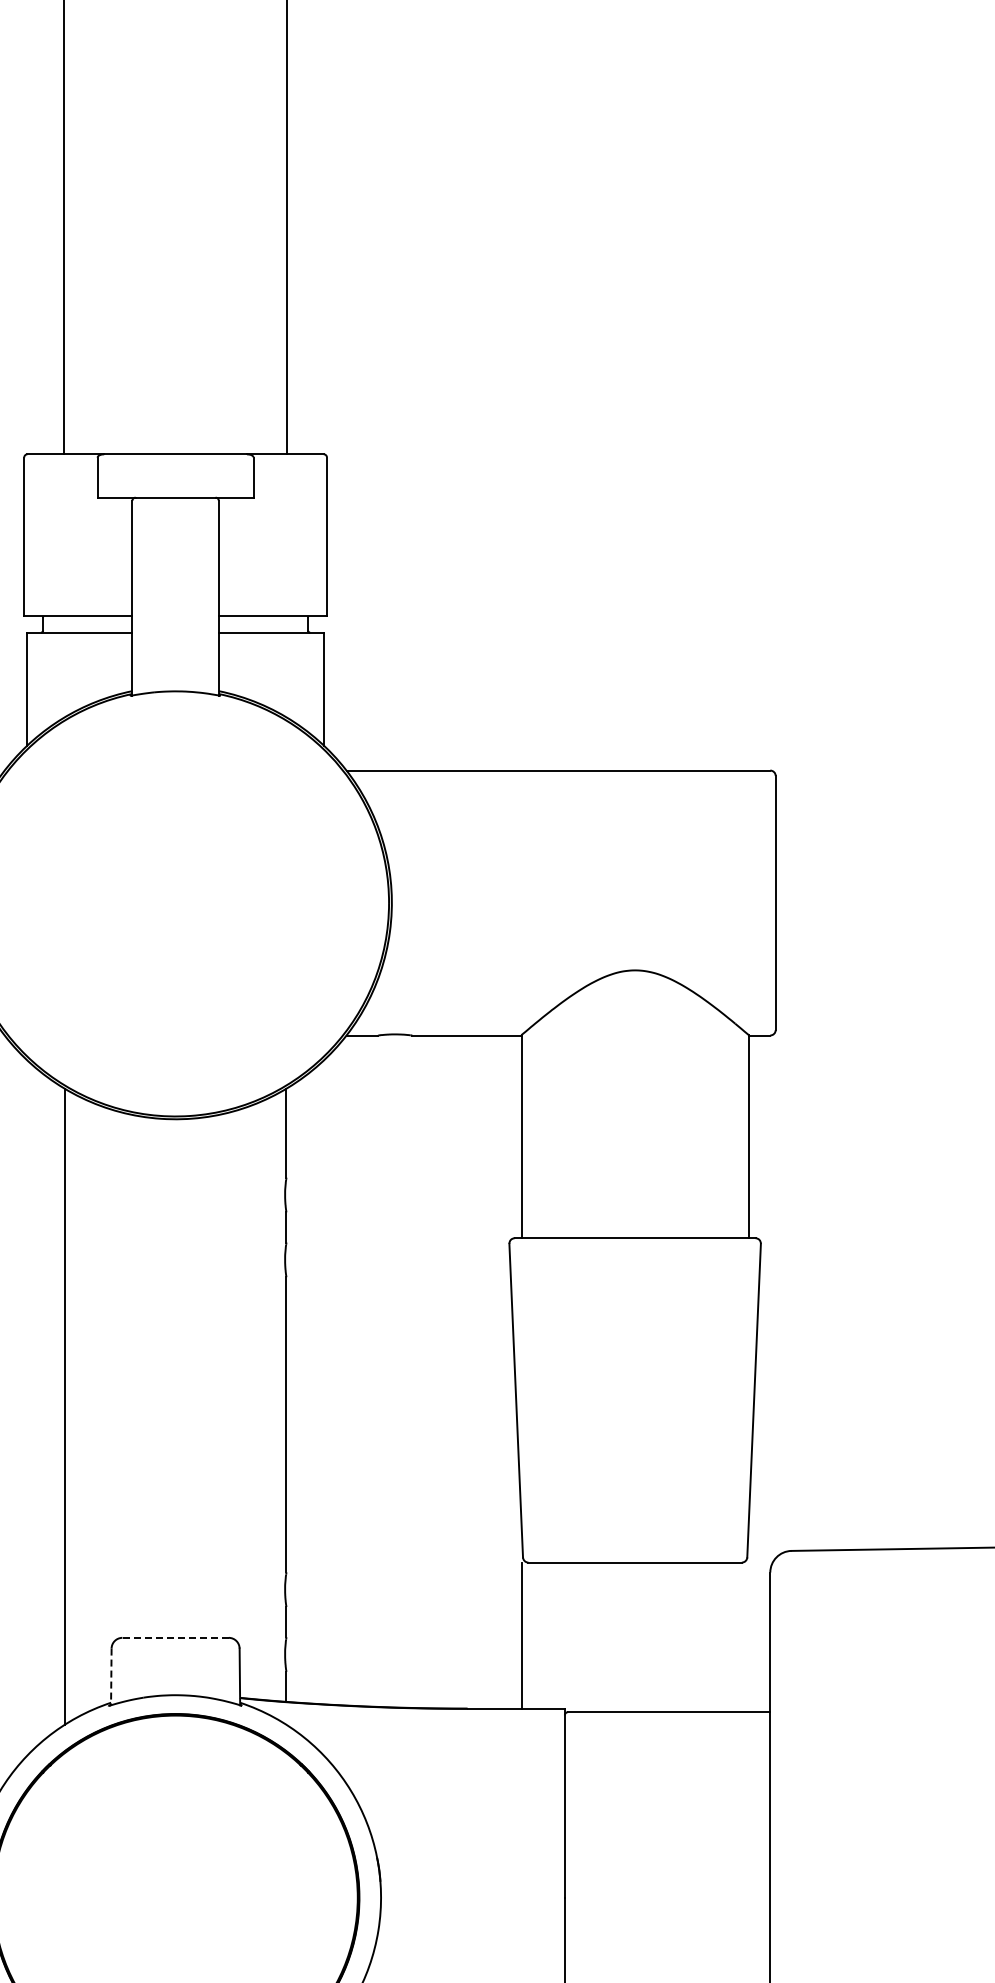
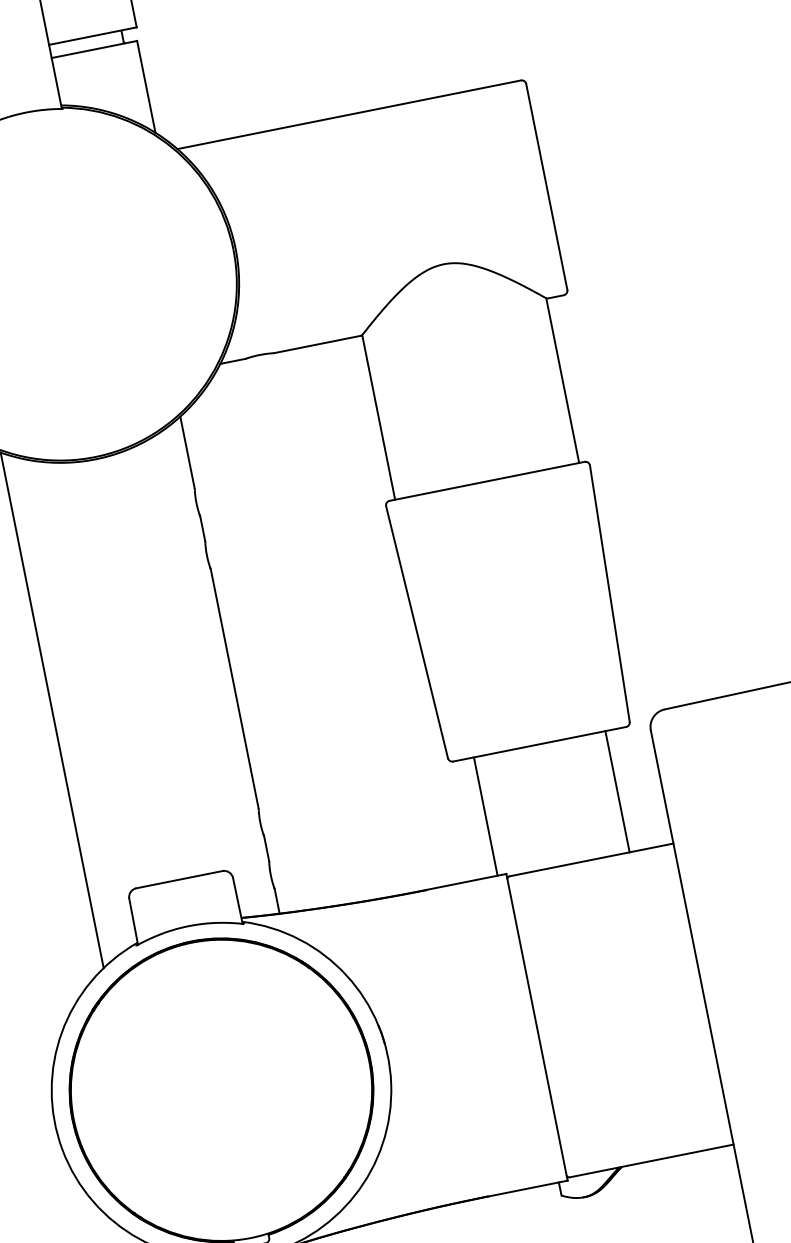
line: (522, 1635) -> (486, 816), moved
line: (175, 1637) -> (179, 879), dashed -> solid
line: (716, 1637) -> (617, 791), added
line: (111, 1677) -> (133, 922), dashed -> solid

